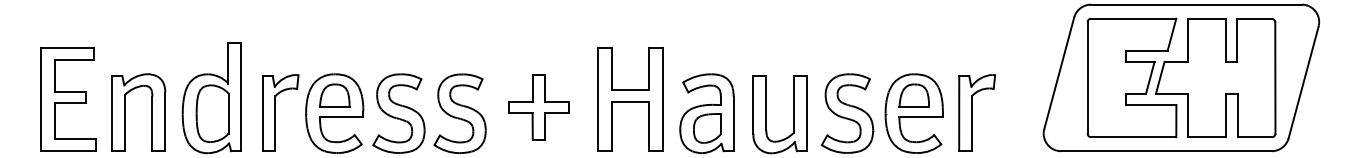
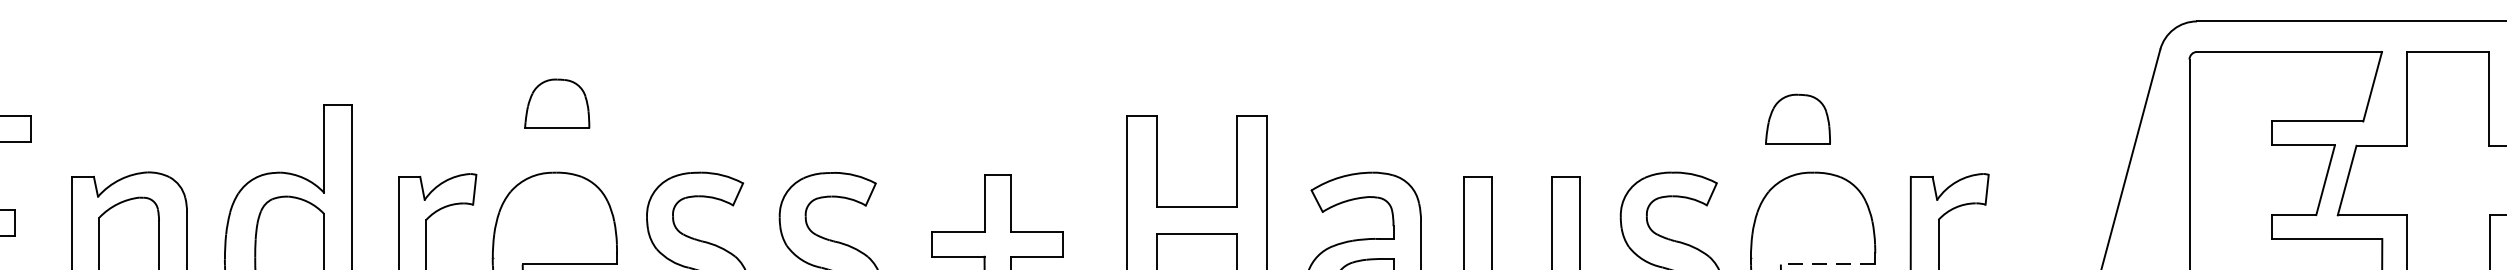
part: (334, 95) -> (556, 103), moved
part: (913, 95) -> (1796, 118), moved
line: (921, 116) -> (1828, 264), solid -> dashed

